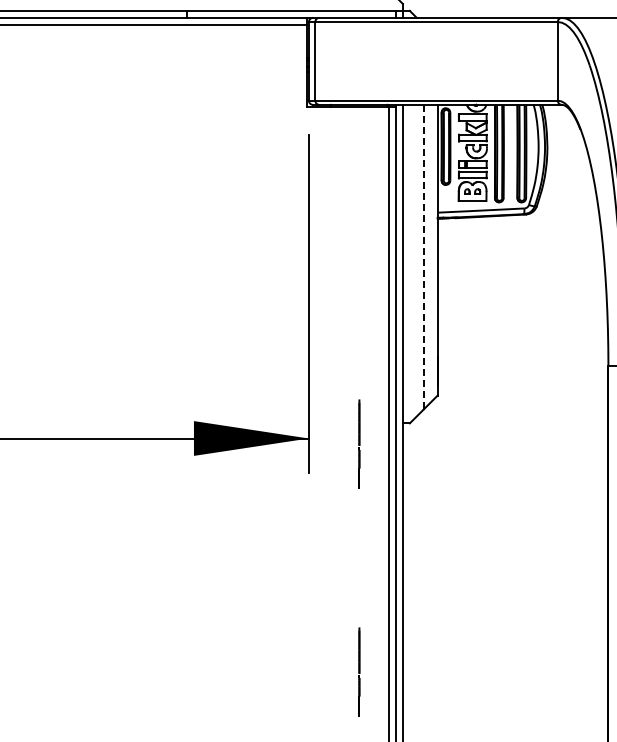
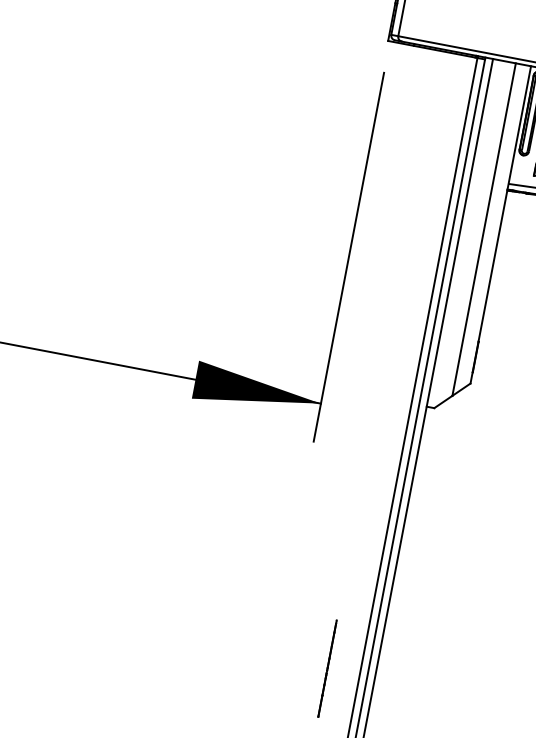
line: (423, 256) -> (483, 228), dashed -> solid
line: (359, 443) -> (375, 419), removed

